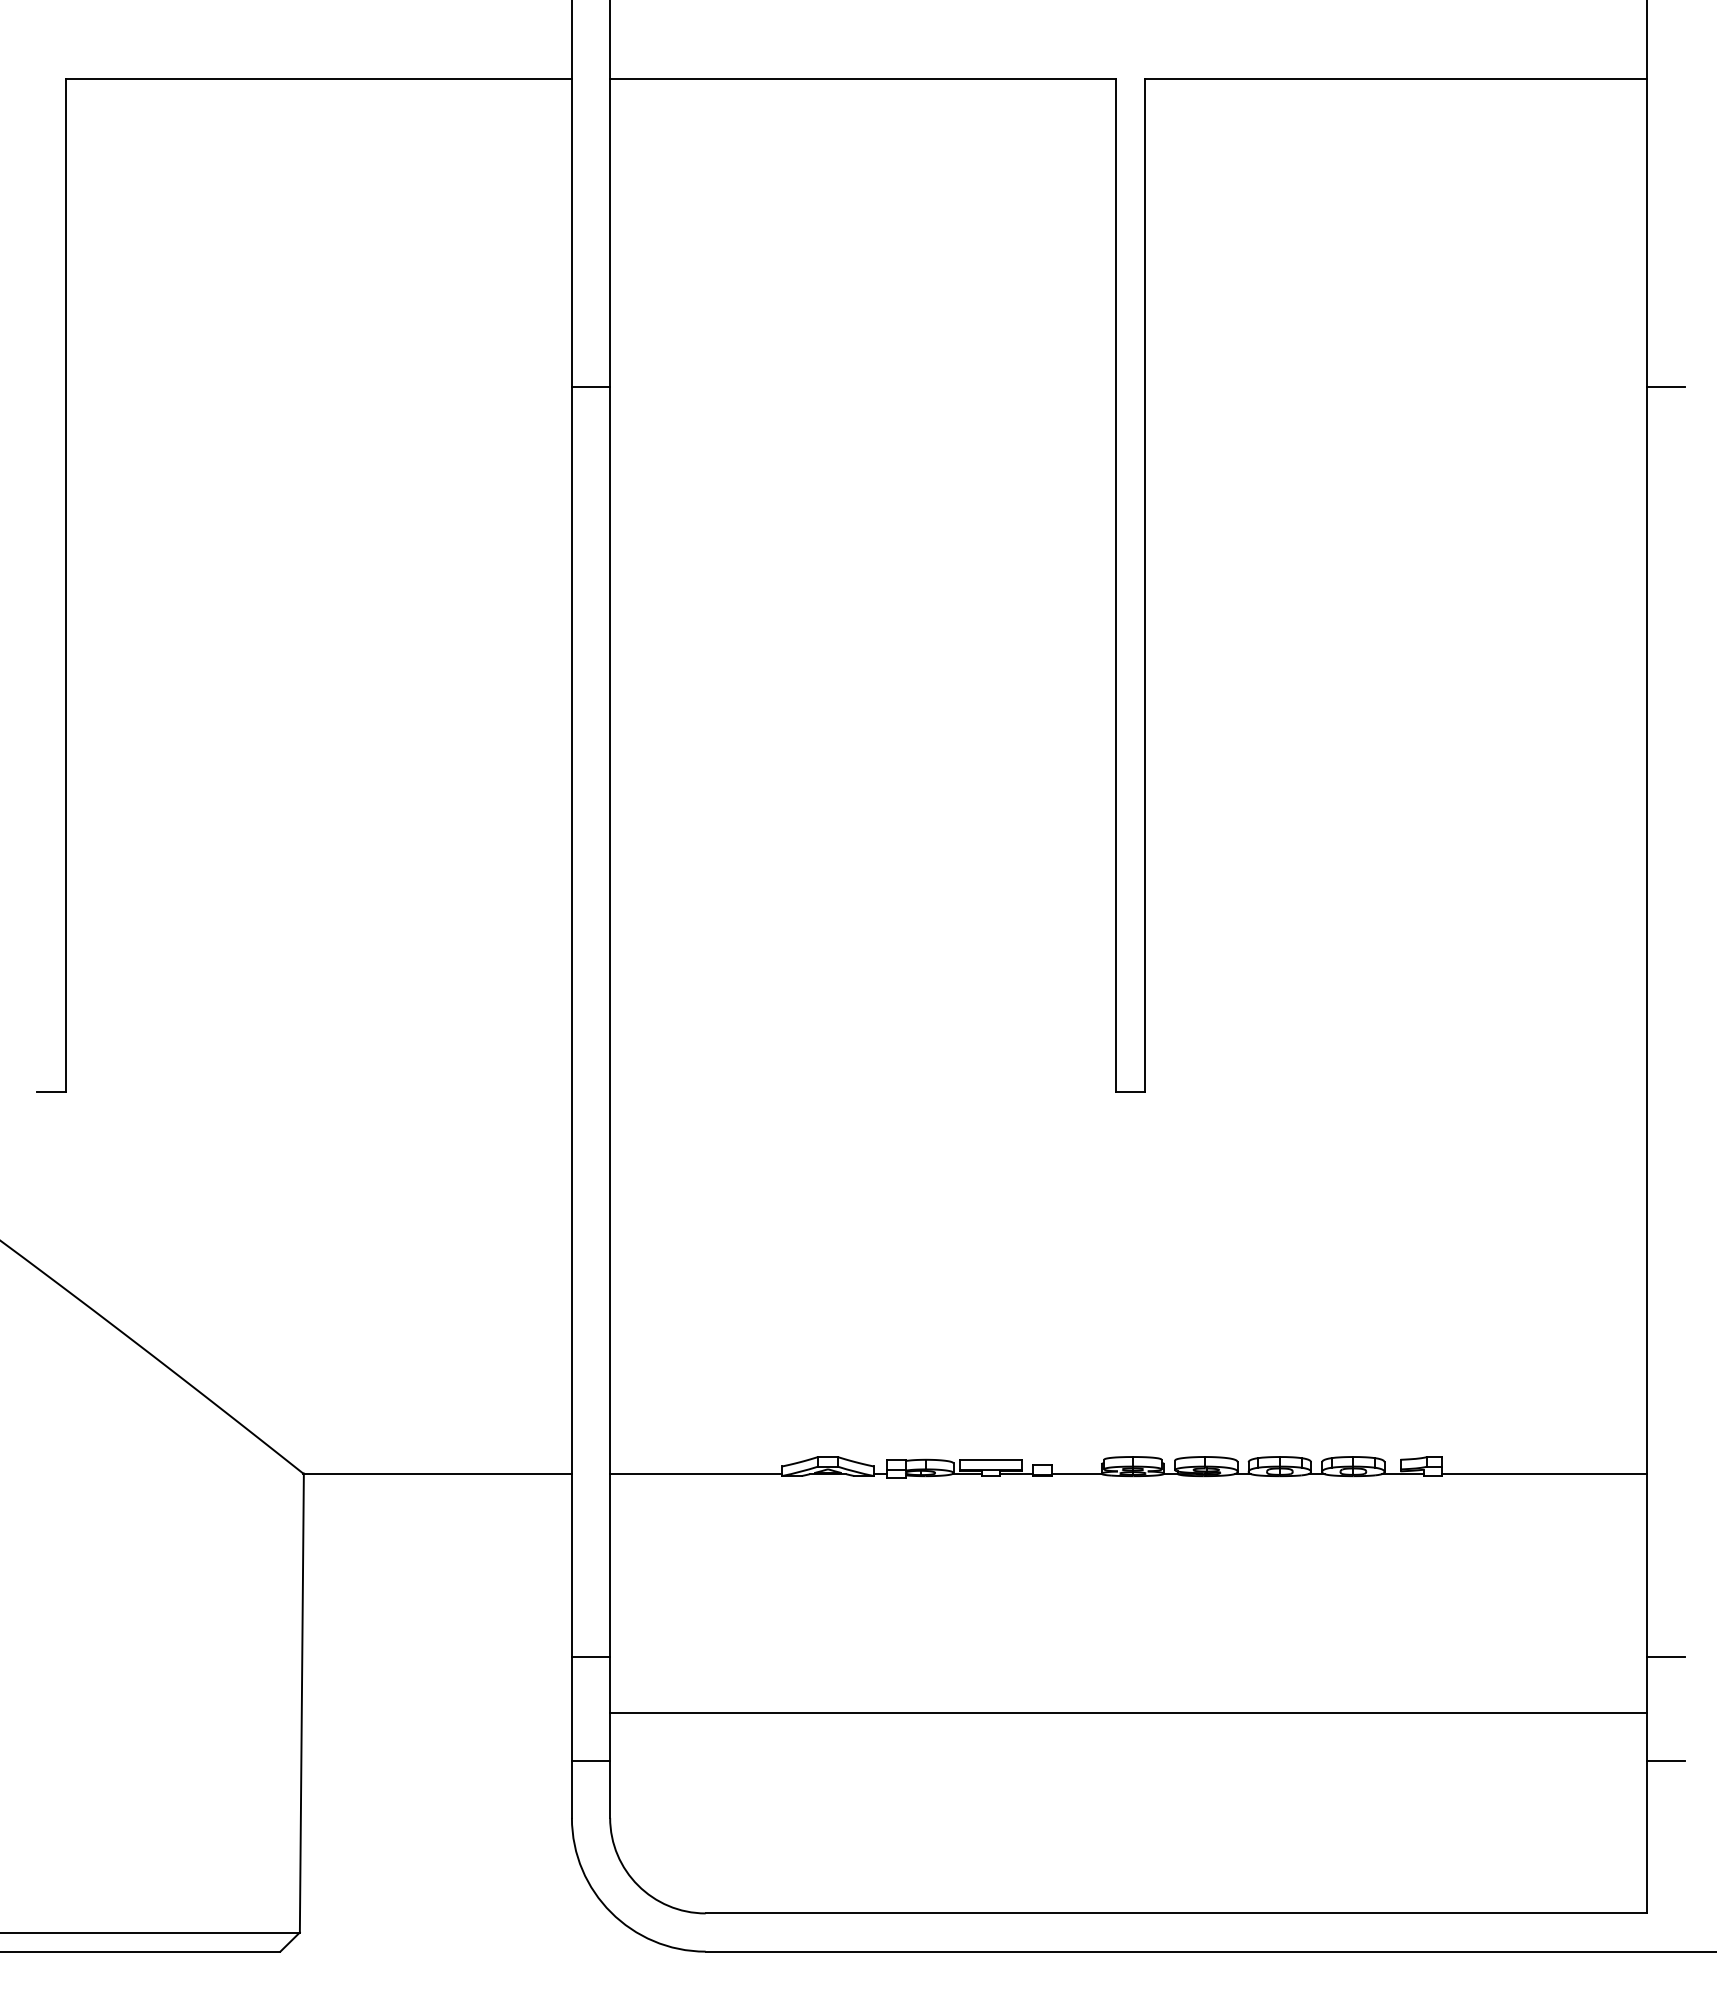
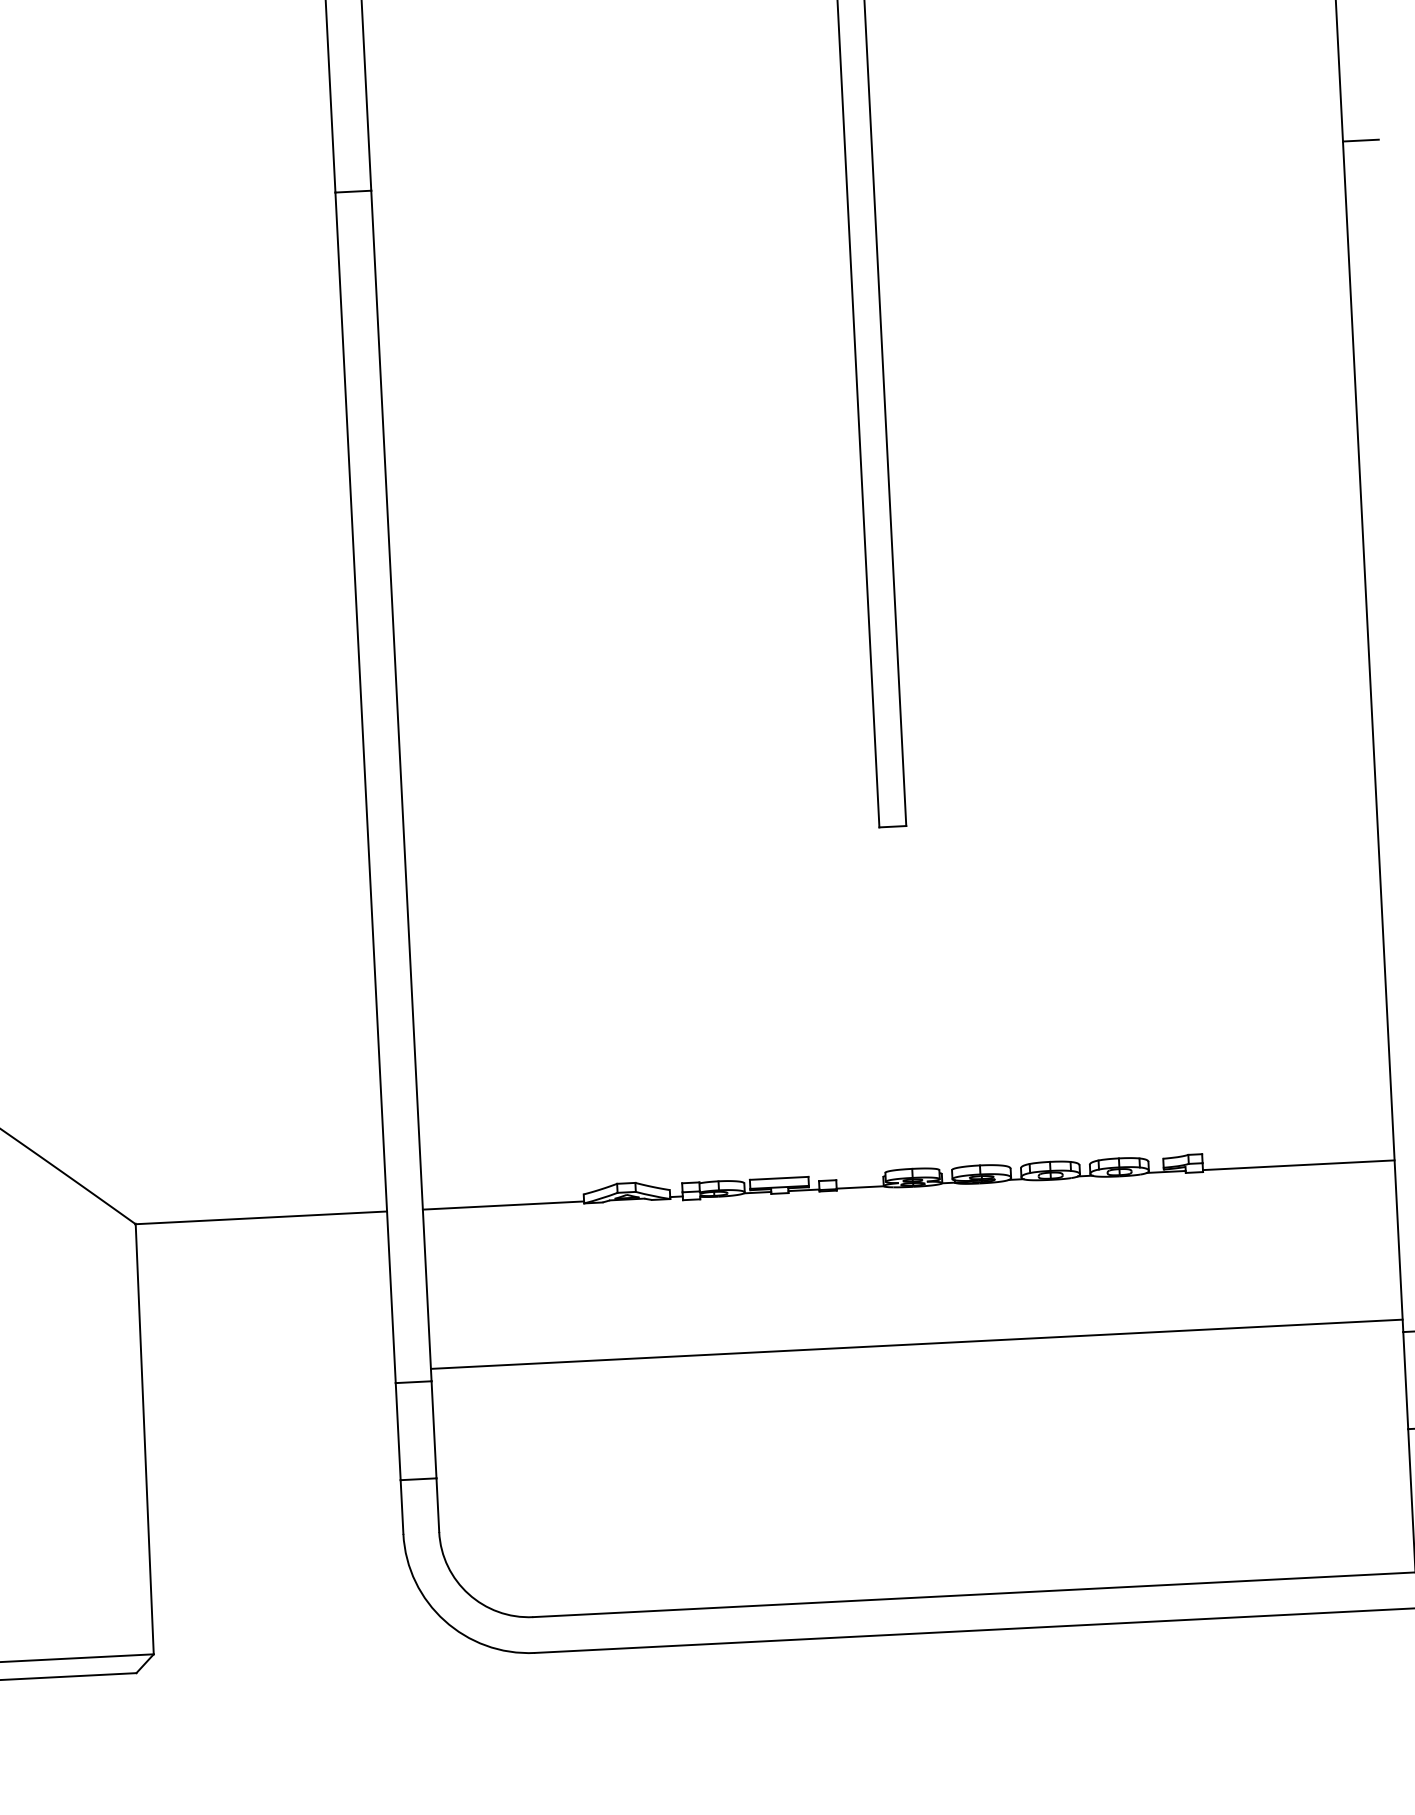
line: (1128, 1712) -> (916, 1343), moved

